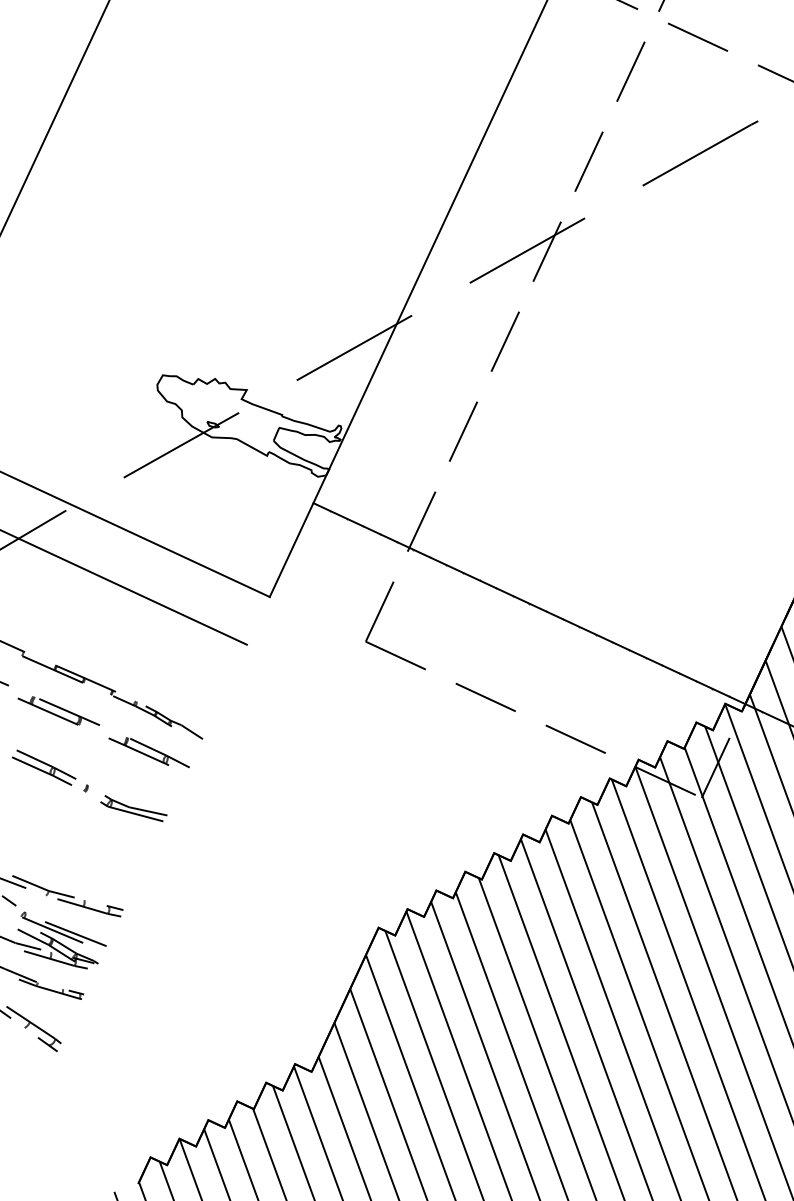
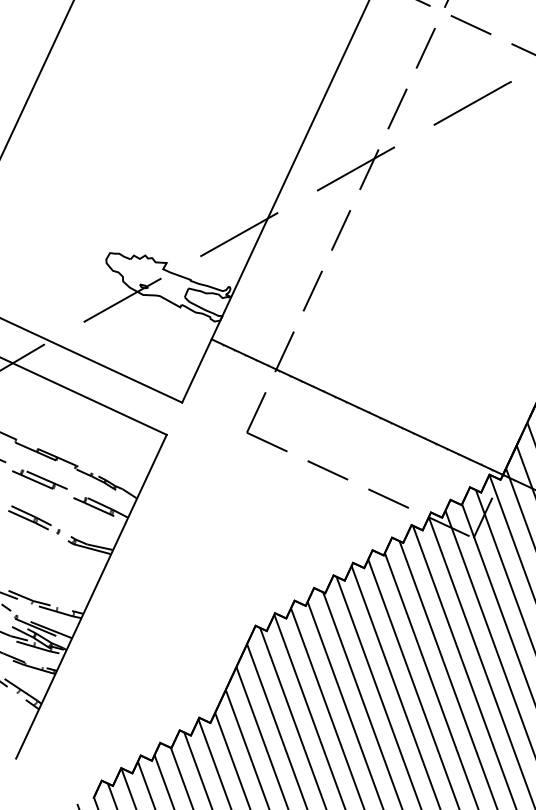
line: (135, 884) -> (91, 596), added

